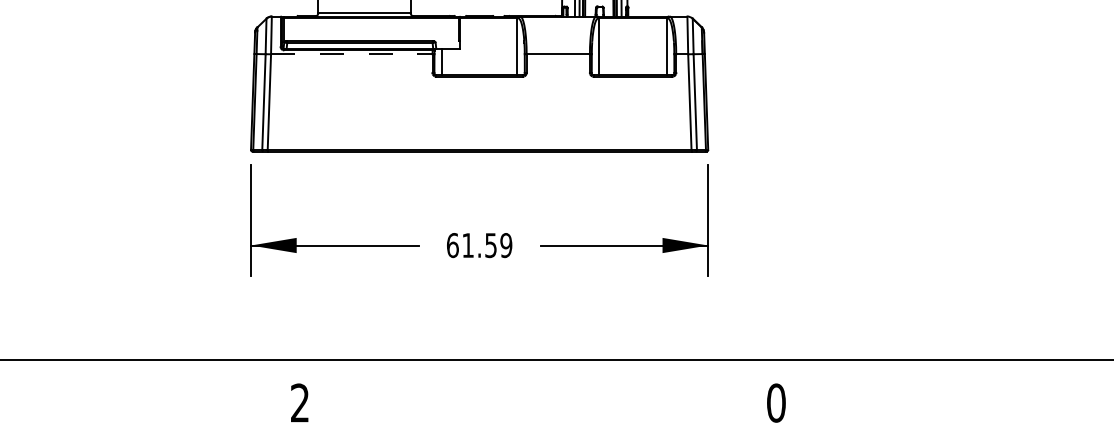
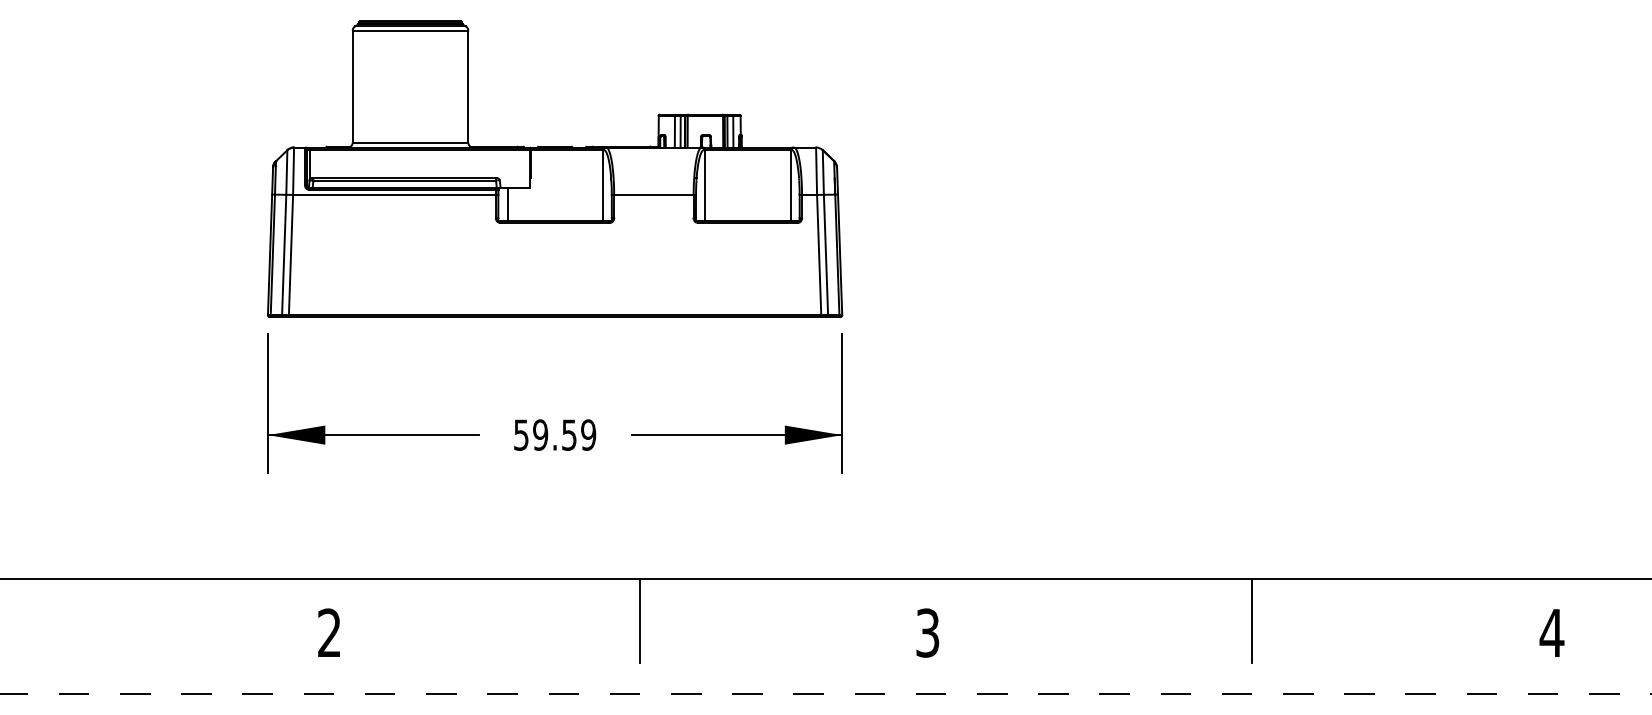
line: (352, 53) -> (395, 194), dashed -> solid
text: (460, 245) -> (531, 434), 61.59 -> 59.59
line: (547, 393) -> (640, 620), added
line: (1034, 393) -> (1252, 620), added
text: (776, 402) -> (927, 632), 0 -> 3

